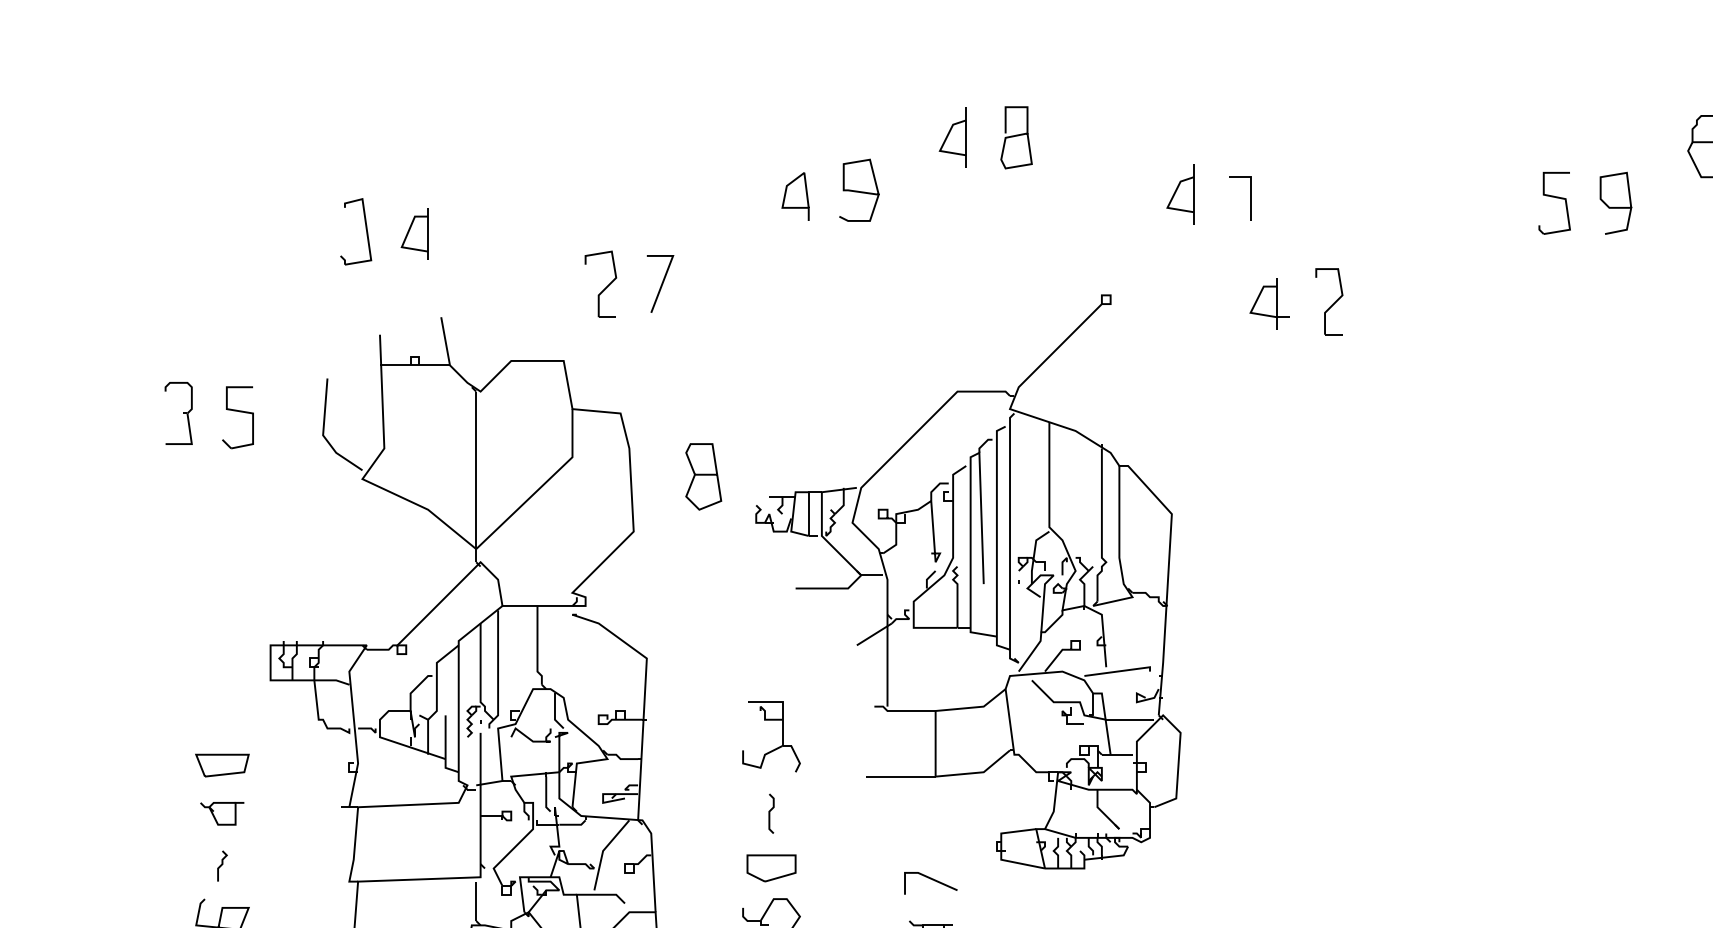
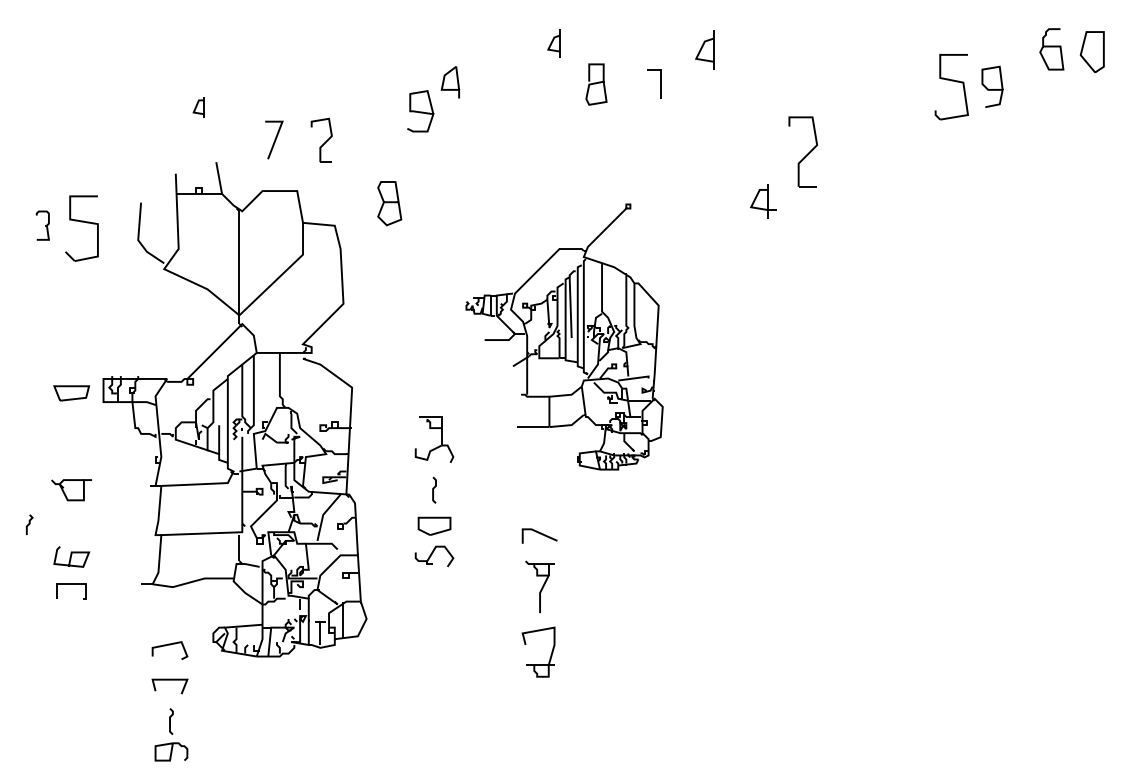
part: (951, 137) -> (553, 43), size x0.7
curve: (1016, 137) -> (596, 84), moved
curve: (859, 190) -> (420, 111), moved
part: (1180, 193) -> (704, 49), moved
line: (1249, 198) -> (660, 83), moved
part: (1555, 202) -> (952, 86), size x1.6
part: (365, 231) -> (166, 105), removed
part: (414, 234) -> (198, 107), size x0.6
line: (660, 282) -> (274, 139), moved
part: (1328, 301) -> (802, 151), size x1.6
part: (1269, 304) -> (763, 201), moved
part: (178, 413) -> (42, 225), size x0.7
part: (237, 417) -> (81, 228), size x1.6
curve: (703, 476) -> (389, 203), moved
part: (968, 581) -> (564, 336), size x0.7
part: (222, 765) -> (71, 393), moved
part: (222, 814) -> (71, 490), size x1.4
curve: (222, 865) -> (29, 524), moved

